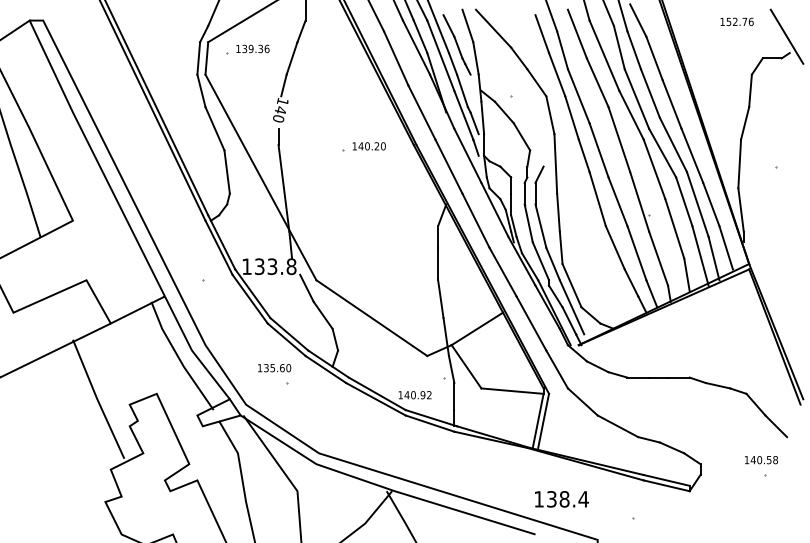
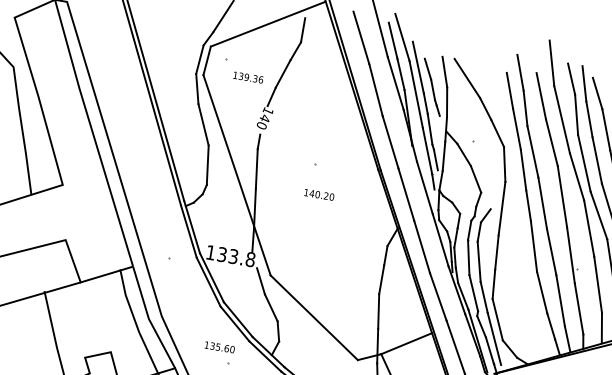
text: (252, 48) -> (248, 77), moved
text: (368, 146) -> (318, 194), moved

